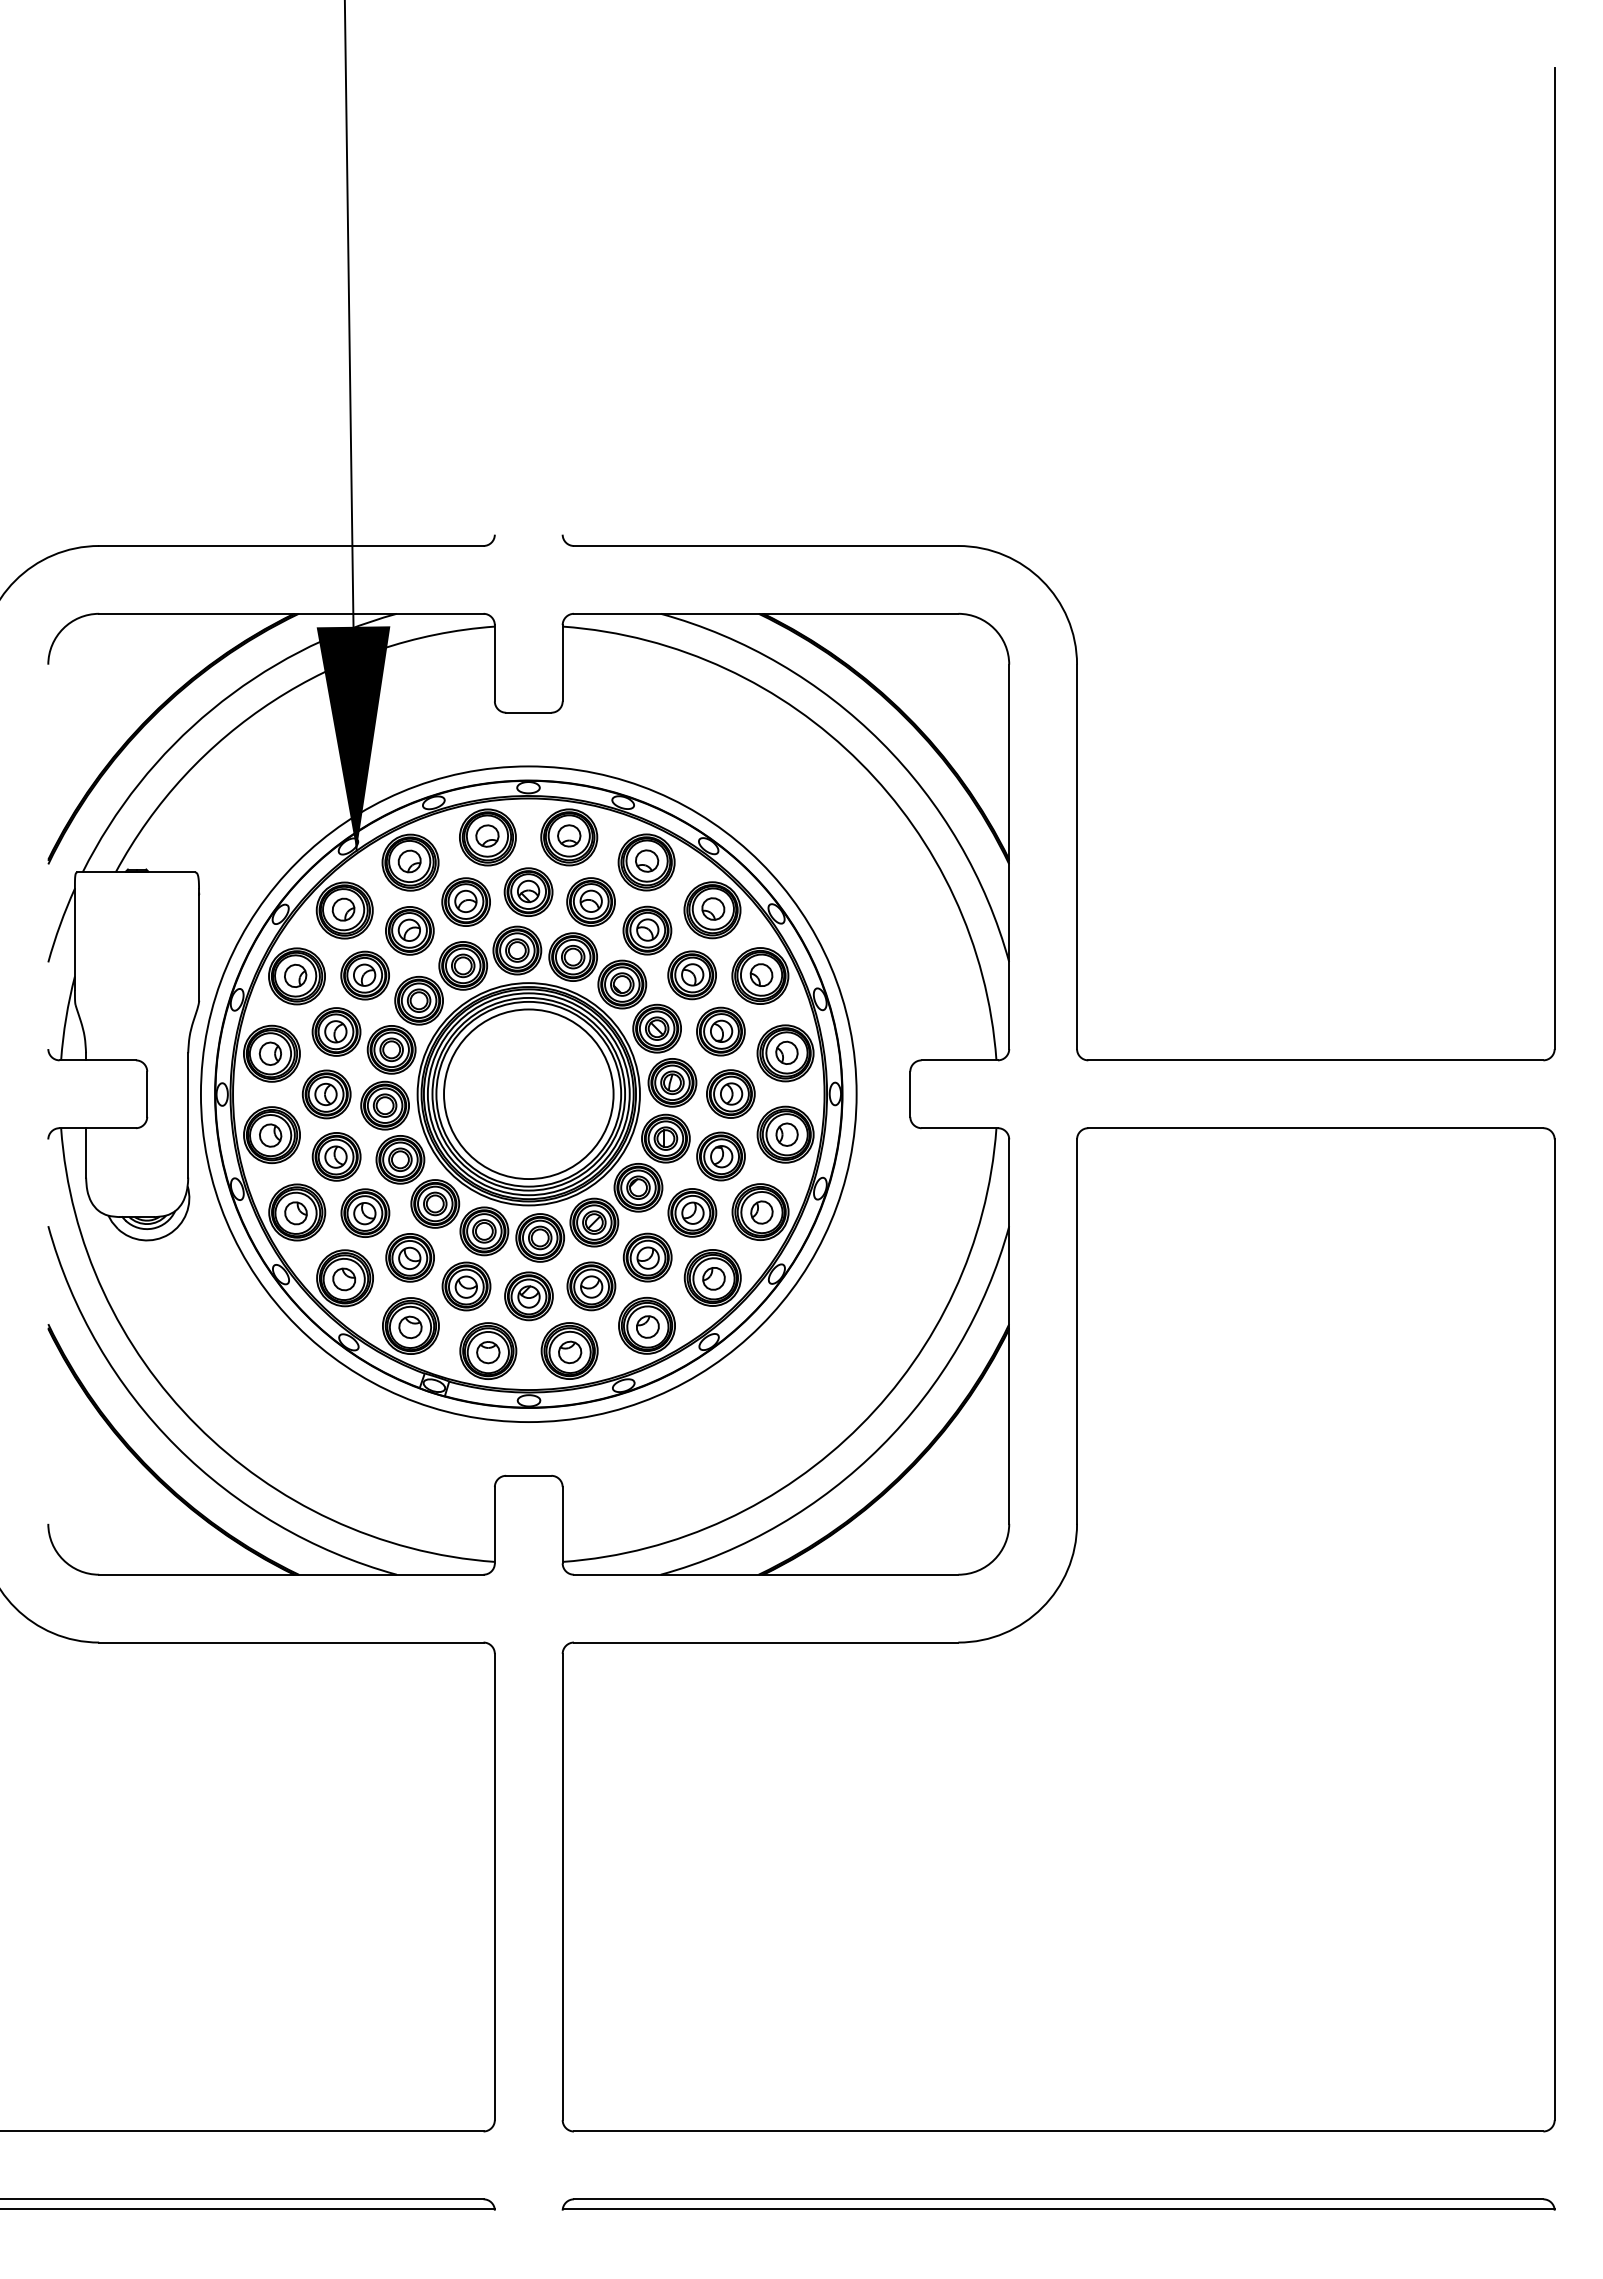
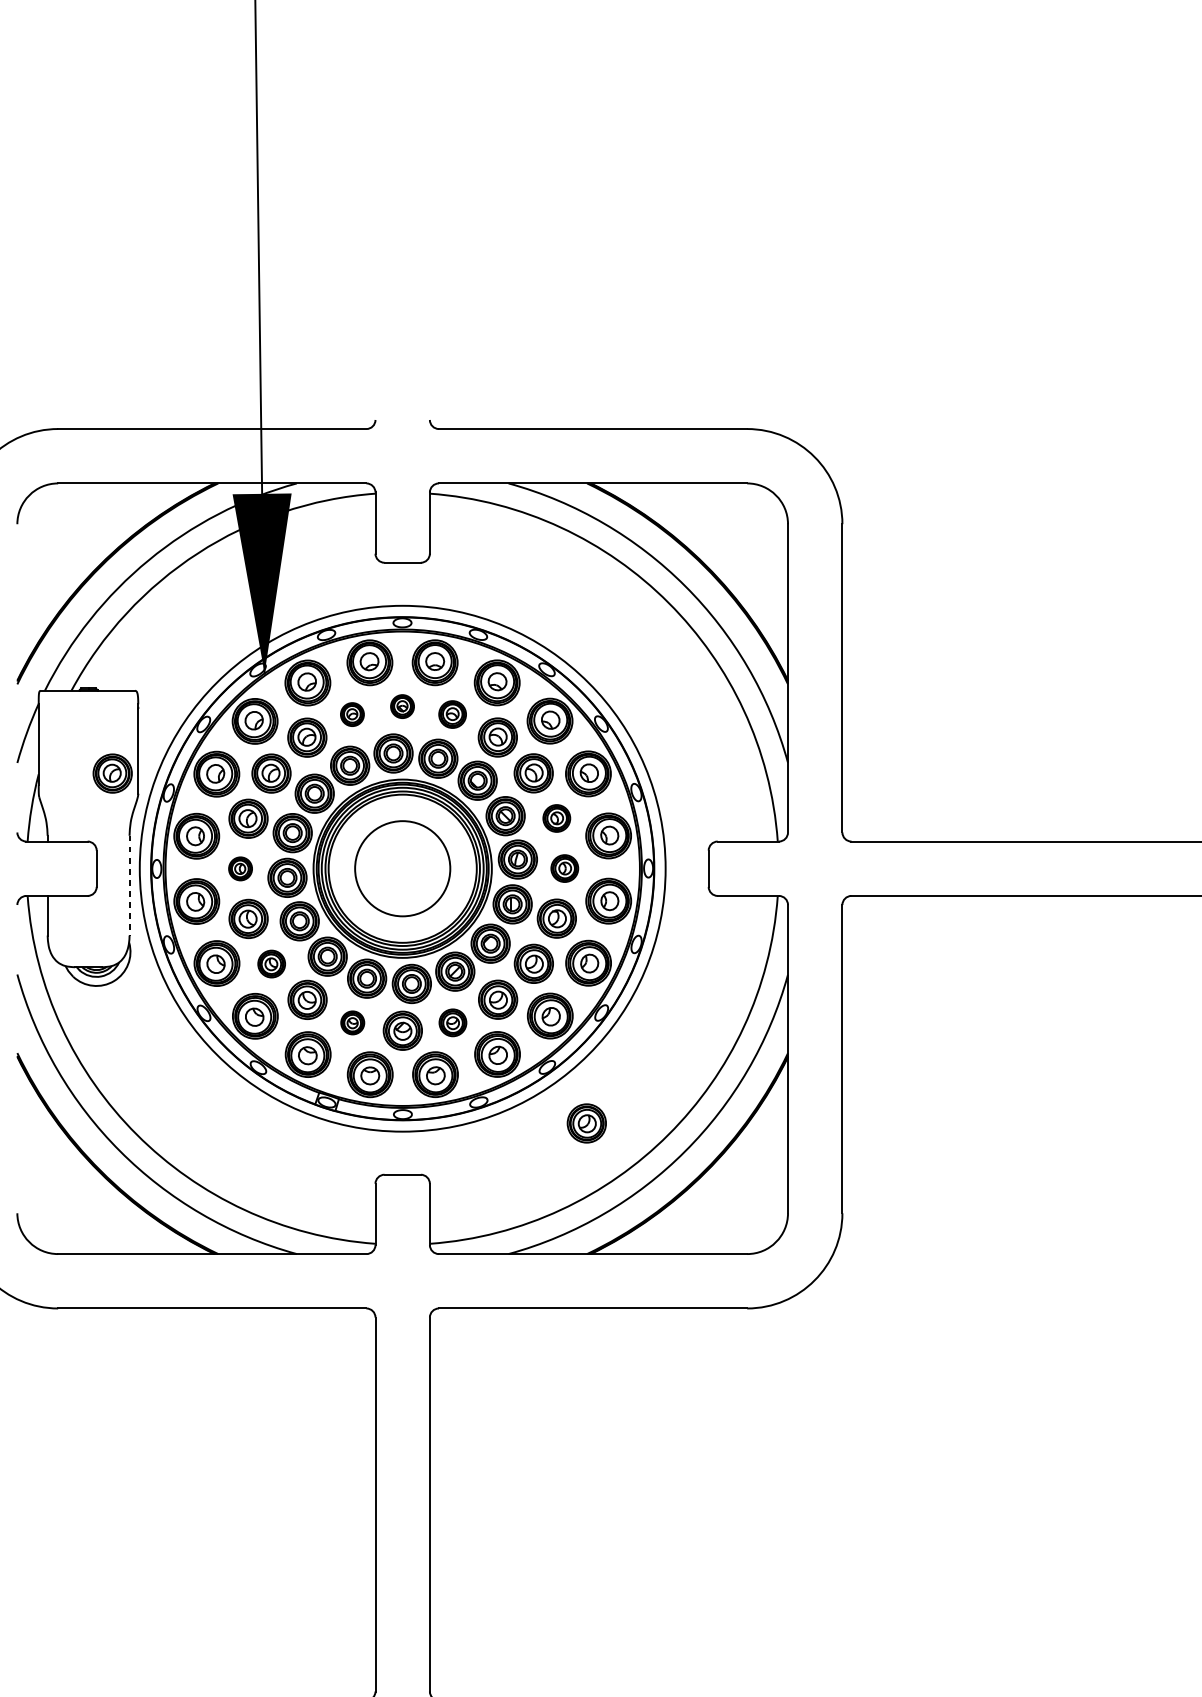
part: (528, 891) -> (402, 706), size x0.6
part: (465, 901) -> (351, 714), size x0.6
part: (590, 901) -> (452, 714), size x0.7
part: (166, 975) -> (112, 773), added
part: (720, 1031) -> (556, 818), size x0.7
part: (730, 1093) -> (564, 868), size x0.7
part: (326, 1094) -> (240, 868), size x0.6
circle: (528, 1094) -> (402, 868), size x0.7
line: (188, 1115) -> (129, 885), solid -> dashed
part: (365, 1212) -> (271, 963), size x0.7
part: (466, 1286) -> (352, 1022), size x0.6
part: (591, 1286) -> (453, 1022), size x0.7
part: (758, 1411) -> (586, 1123), added

